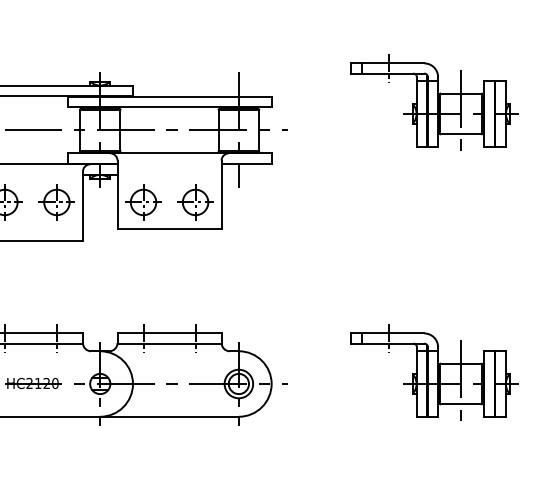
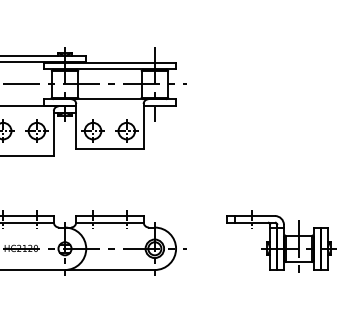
part: (434, 102) -> (281, 66), removed

